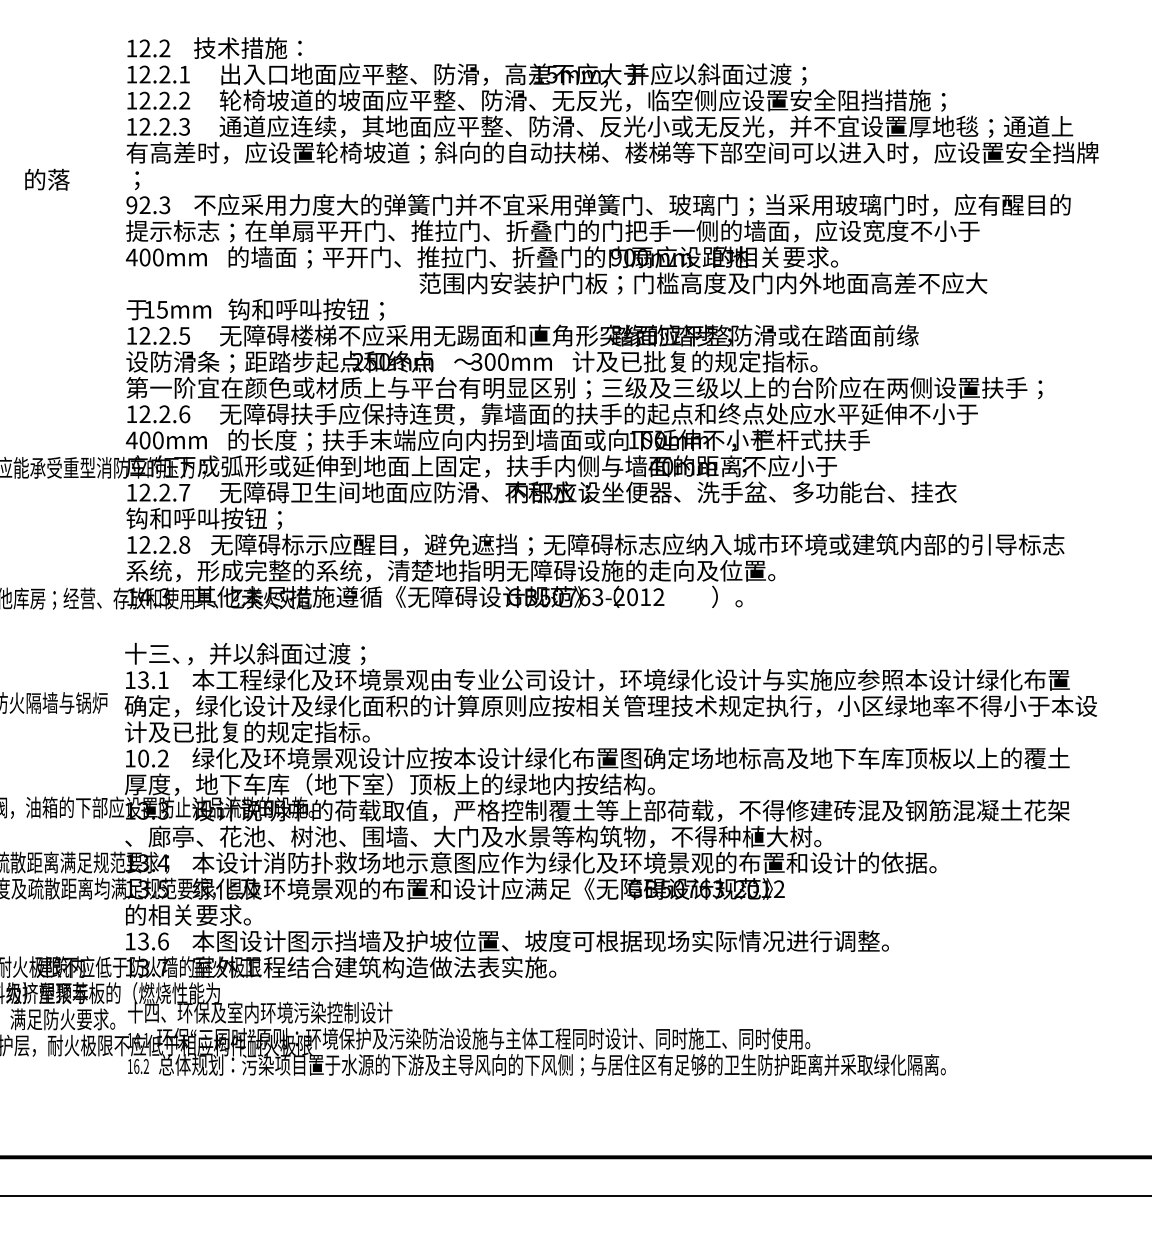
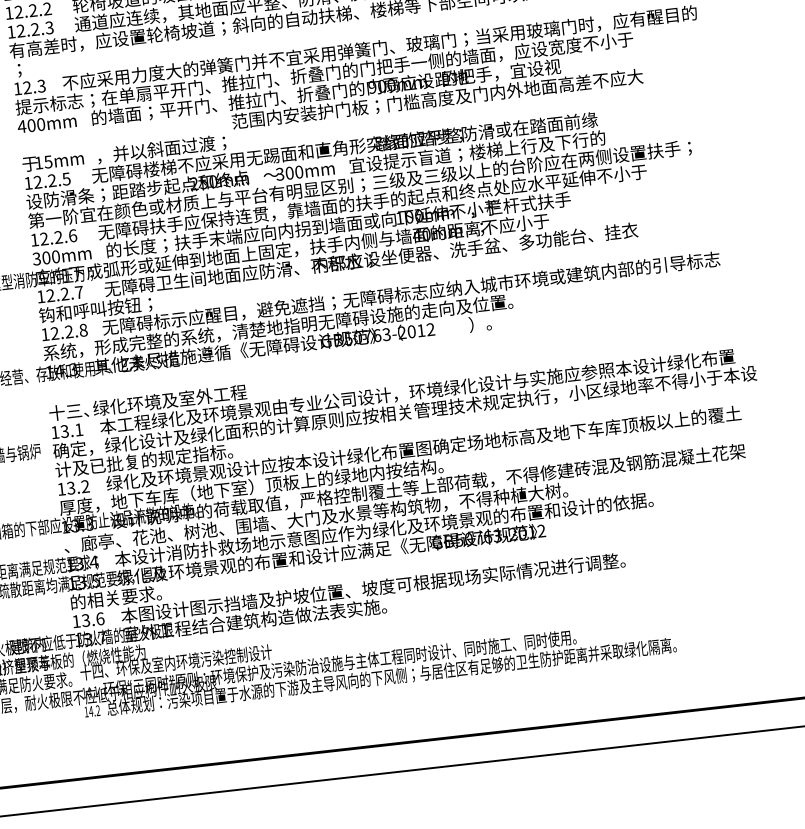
text: (131, 205) -> (17, 89), 92.3 -> 12.3
text: (805, 257) -> (509, 72), 的相关要求。 -> 的把手，宜设视
text: (317, 309) -> (160, 149), 钩和呼叫按钮； -> ，并以斜面过渡；
text: (749, 361) -> (477, 151), 计及已批复的规定指标。 -> 宜设提示盲道；楼梯上行及下行的
text: (131, 440) -> (36, 259), 400mm -> 300mm
text: (291, 653) -> (169, 400), ，并以斜面过渡； -> 绿化环境及室外工程
text: (143, 758) -> (71, 488), 10.2 -> 13.2
text: (136, 1066) -> (91, 711), 16.2 -> 14.2

